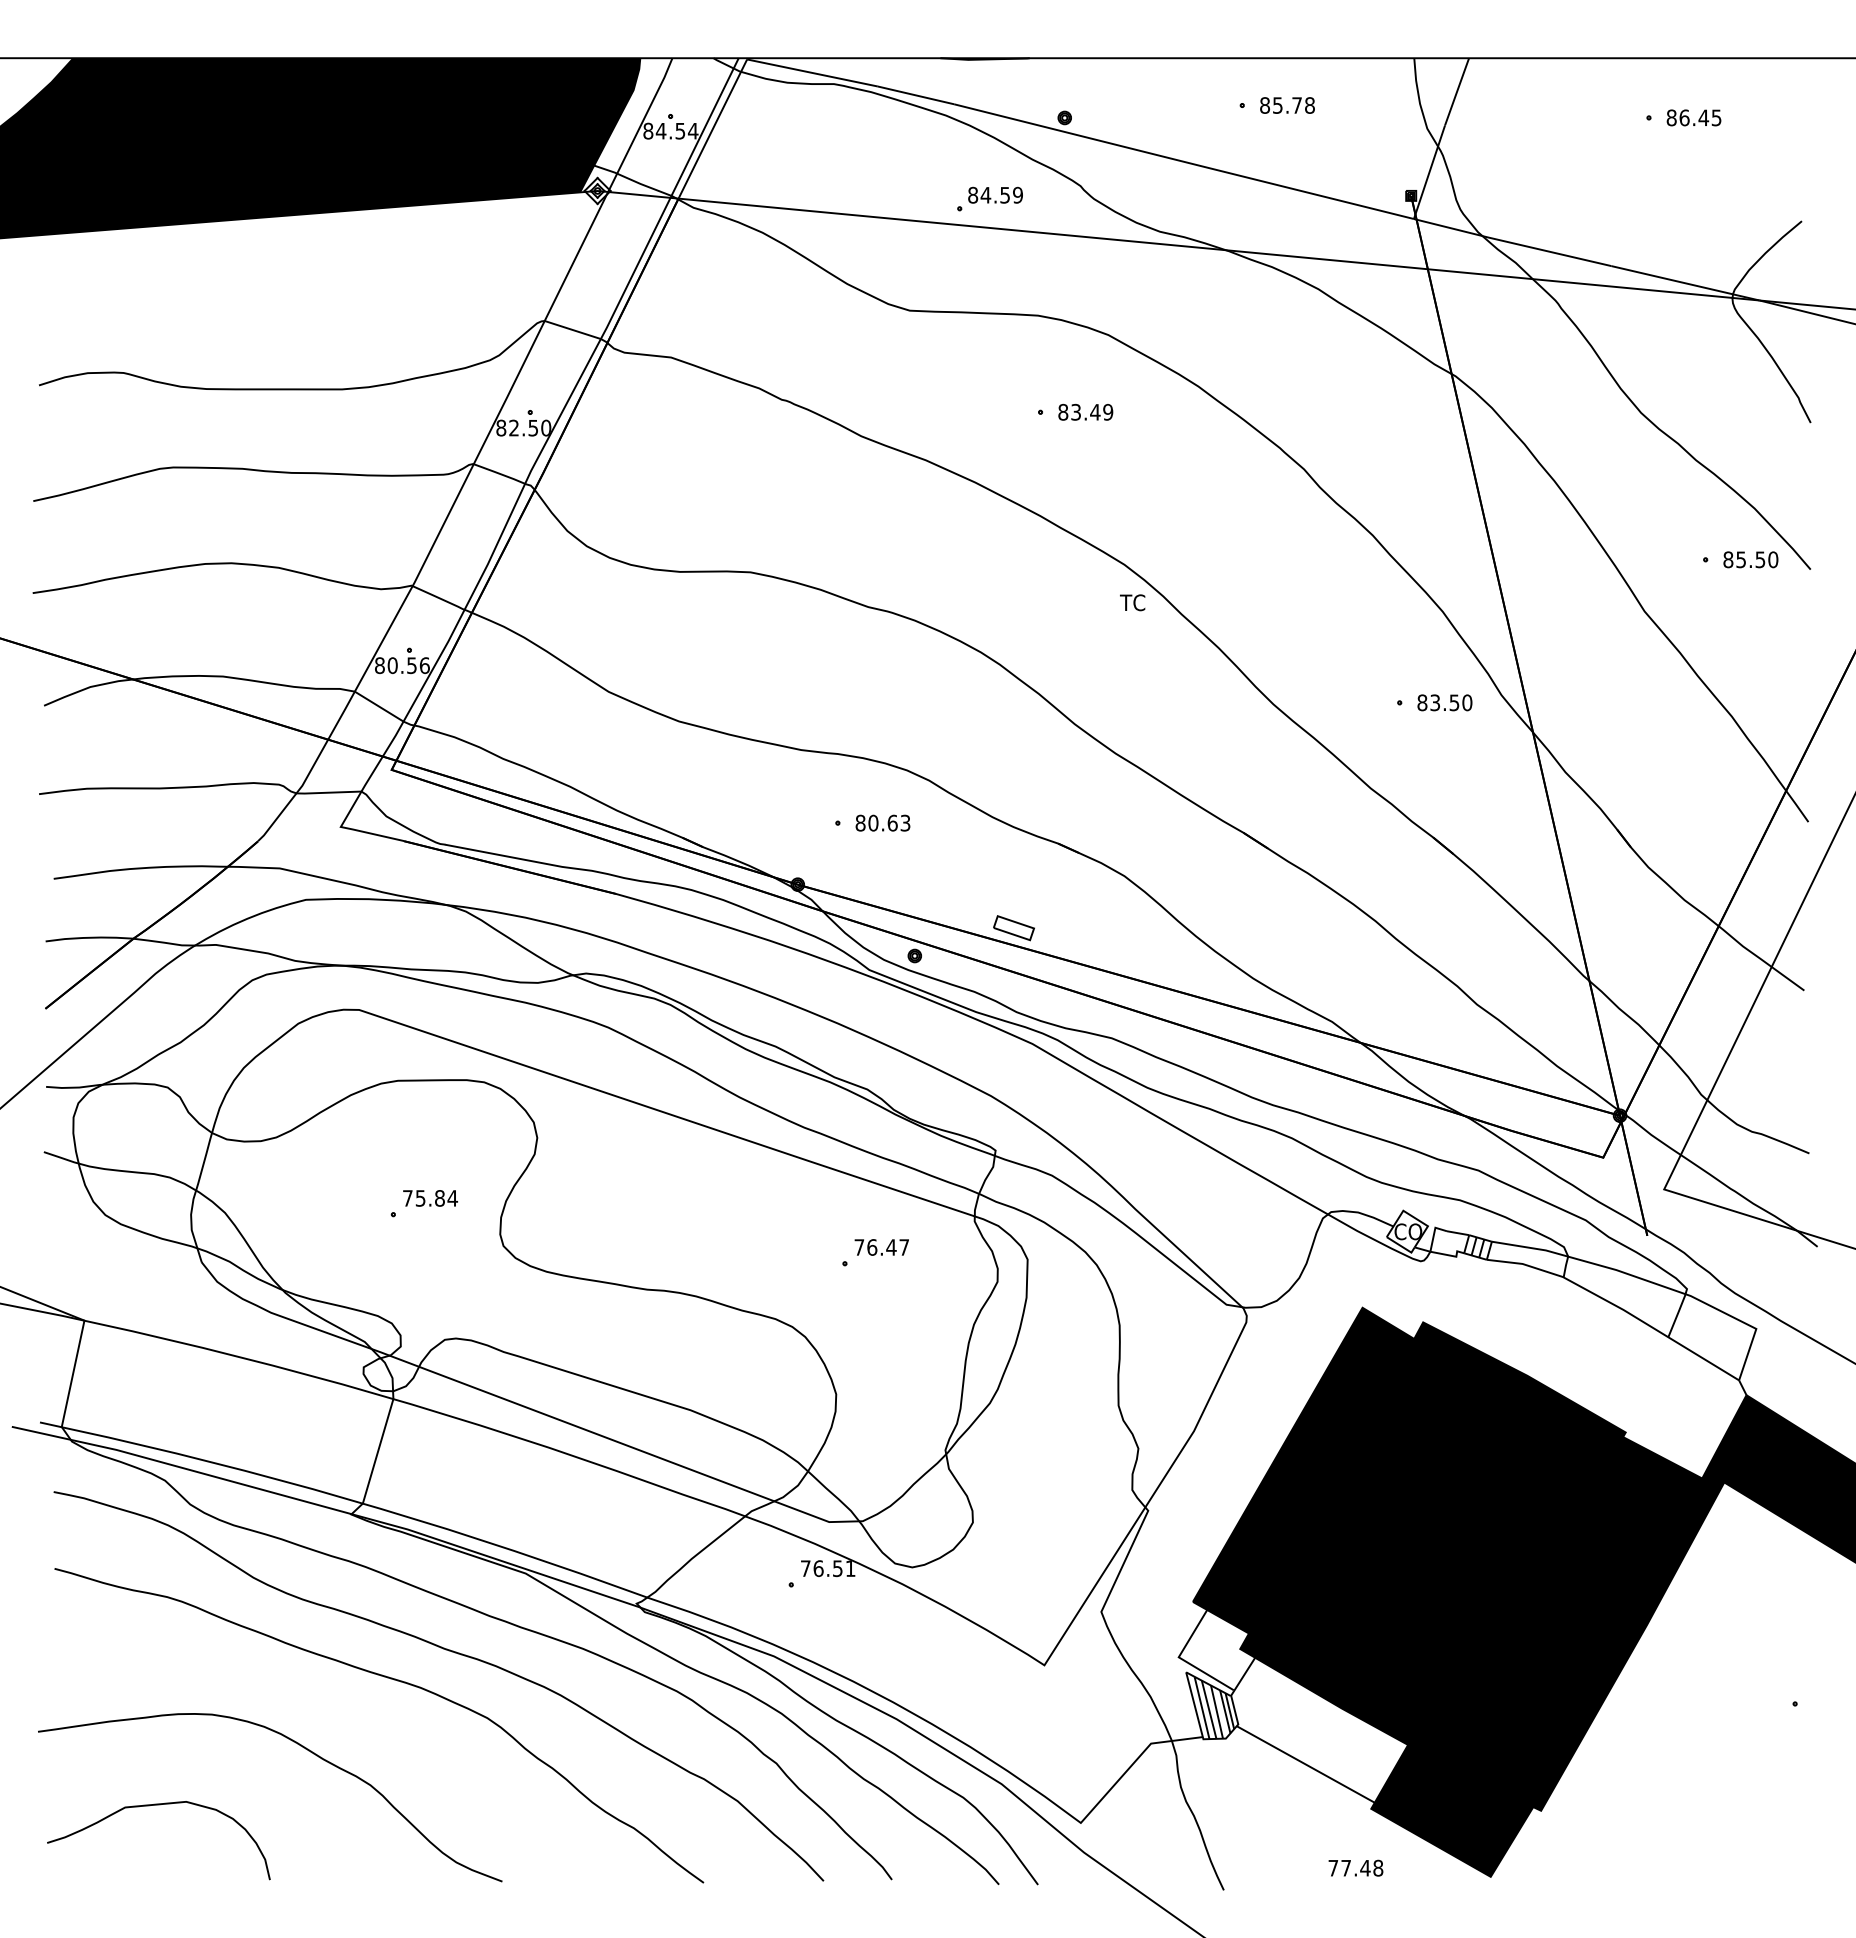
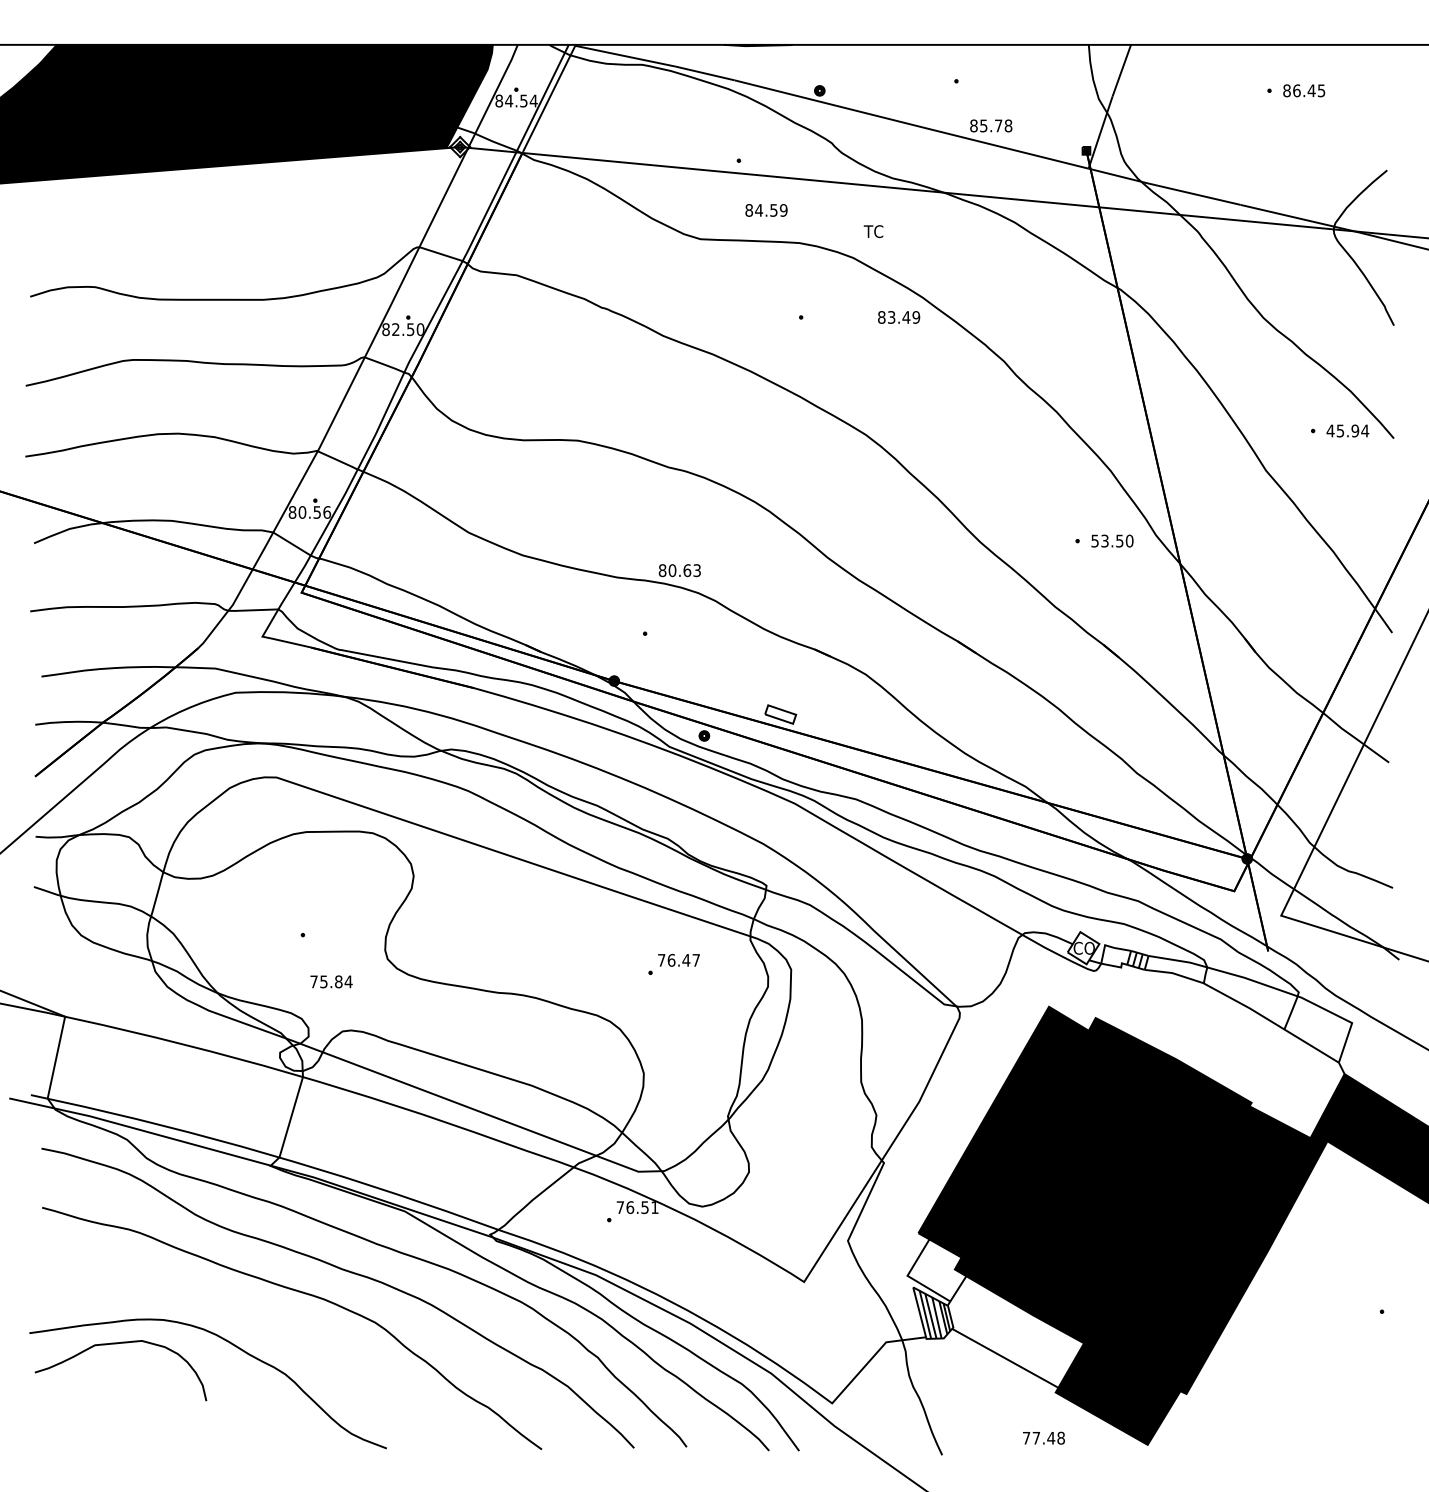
text: (1287, 105) -> (991, 125), moved
text: (995, 194) -> (766, 209), moved
text: (1085, 411) -> (898, 316), moved
text: (1750, 559) -> (1347, 430), 85.50 -> 45.94
text: (1132, 602) -> (873, 231), moved
text: (1422, 702) -> (1095, 540), 83.50 -> 53.50
text: (882, 822) -> (679, 570), moved
text: (430, 1198) -> (331, 981), moved
curve: (158, 1805) -> (120, 1343), moved

